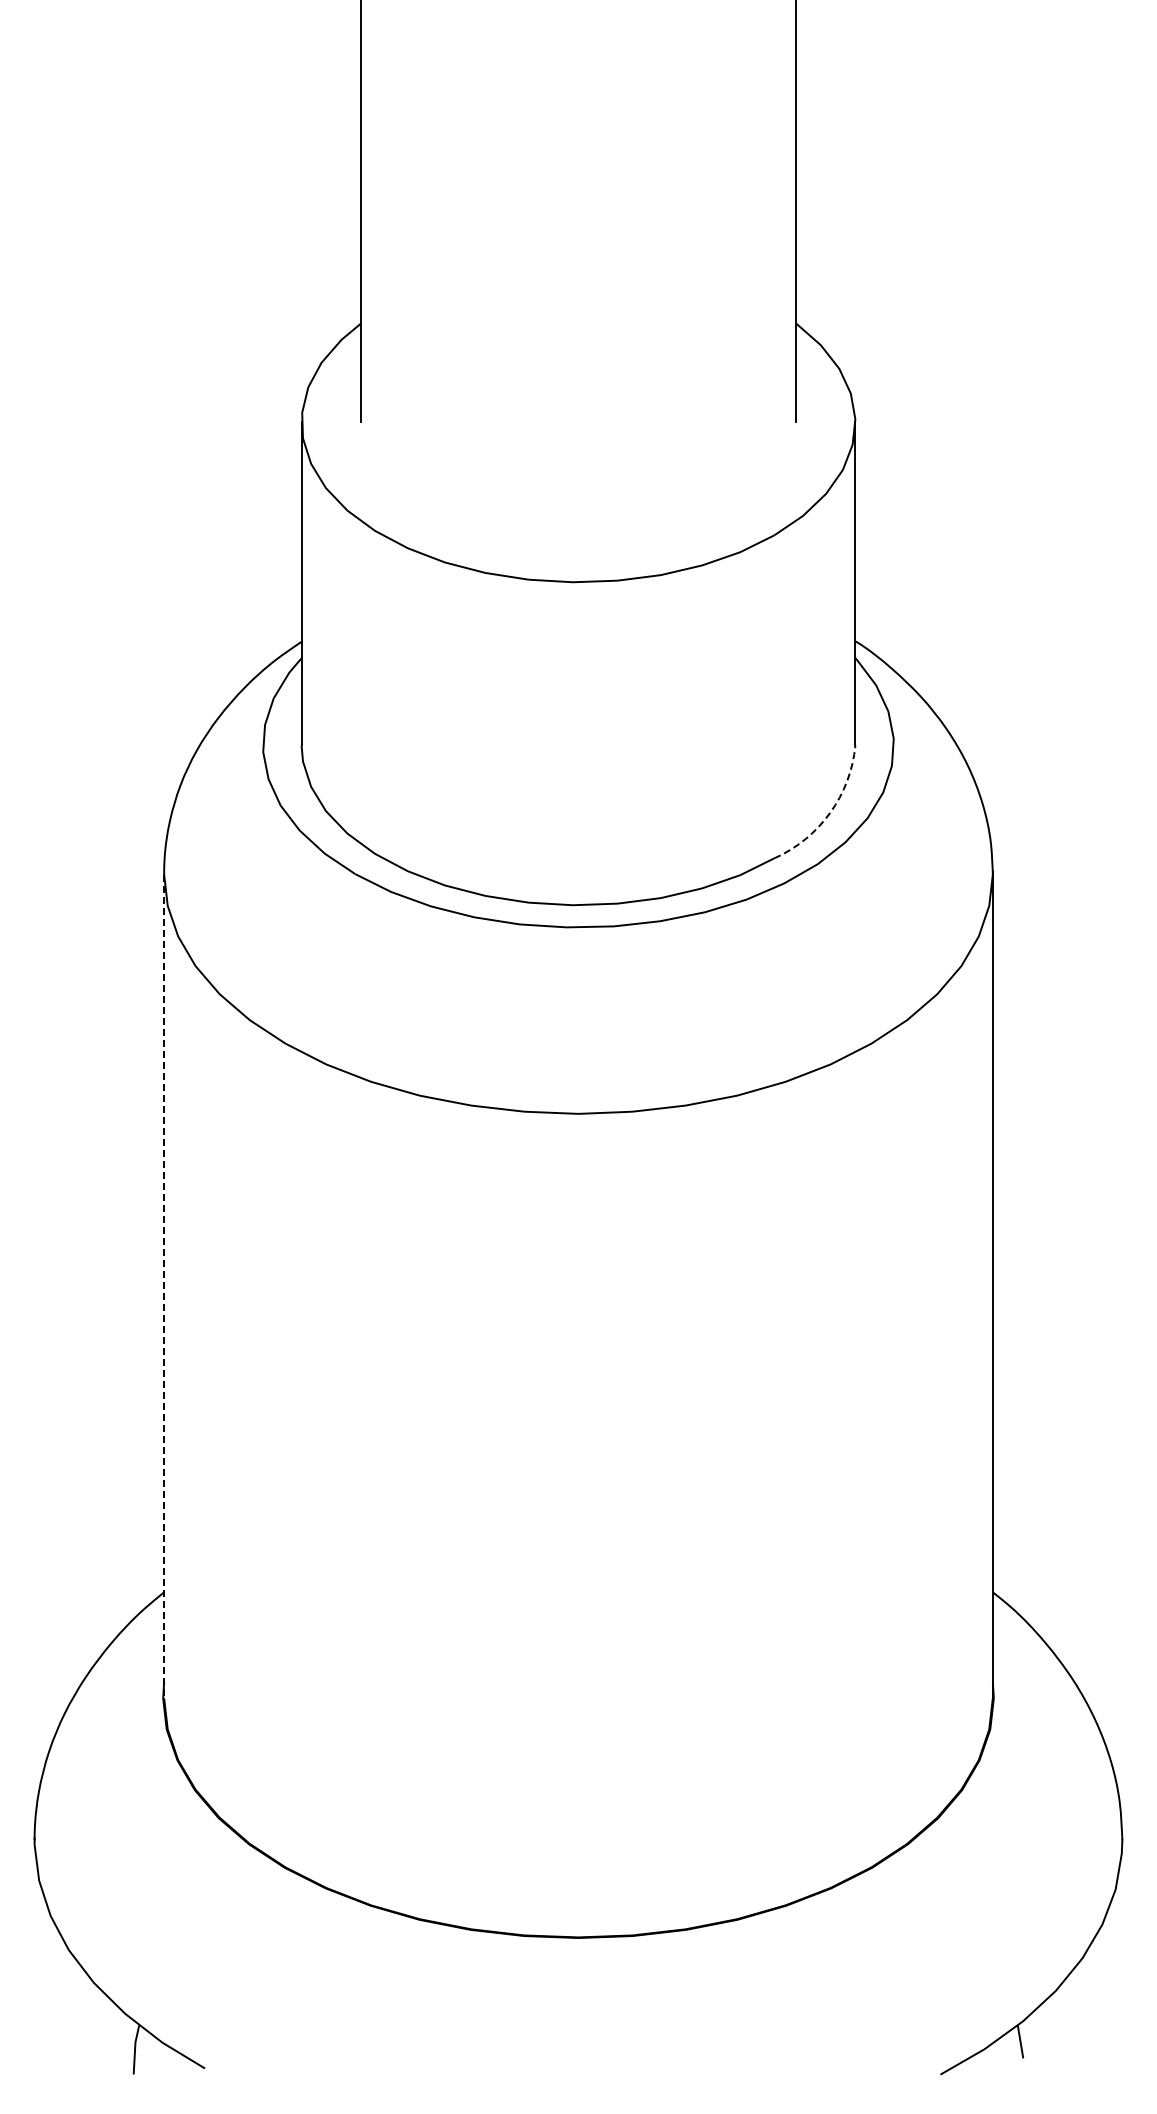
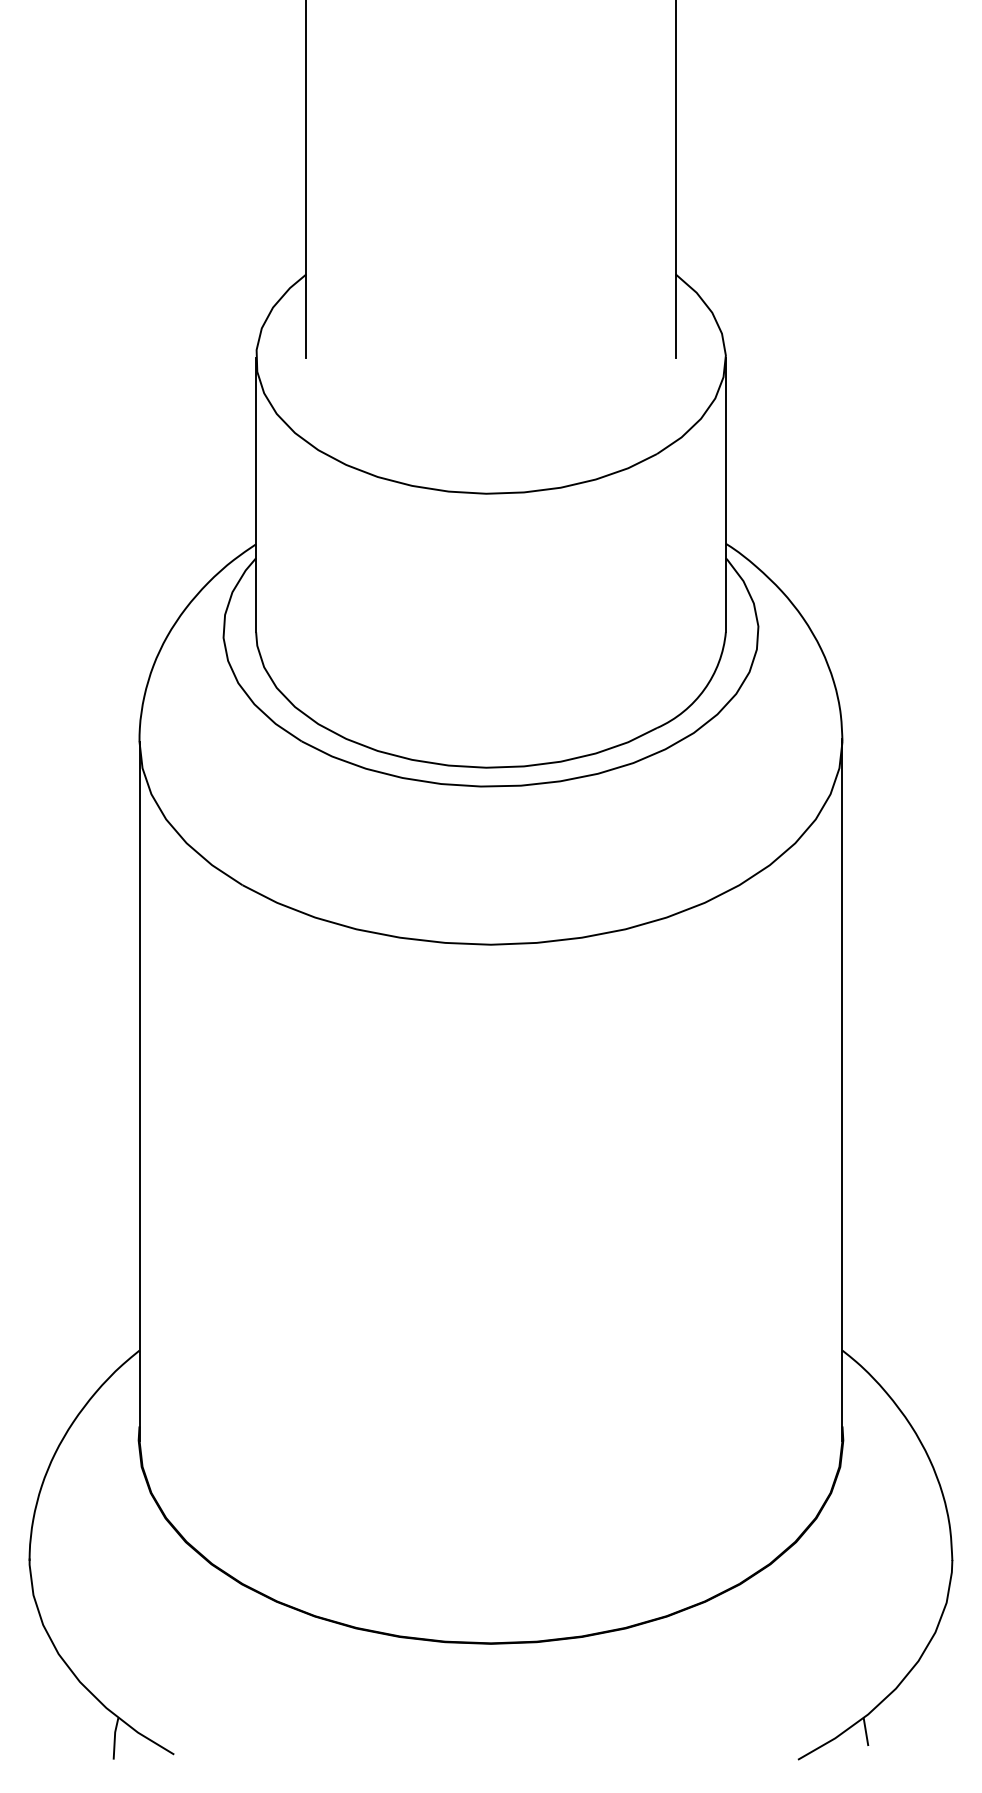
arc: (830, 812) -> (704, 689), dashed -> solid
line: (164, 1286) -> (139, 1091), dashed -> solid

